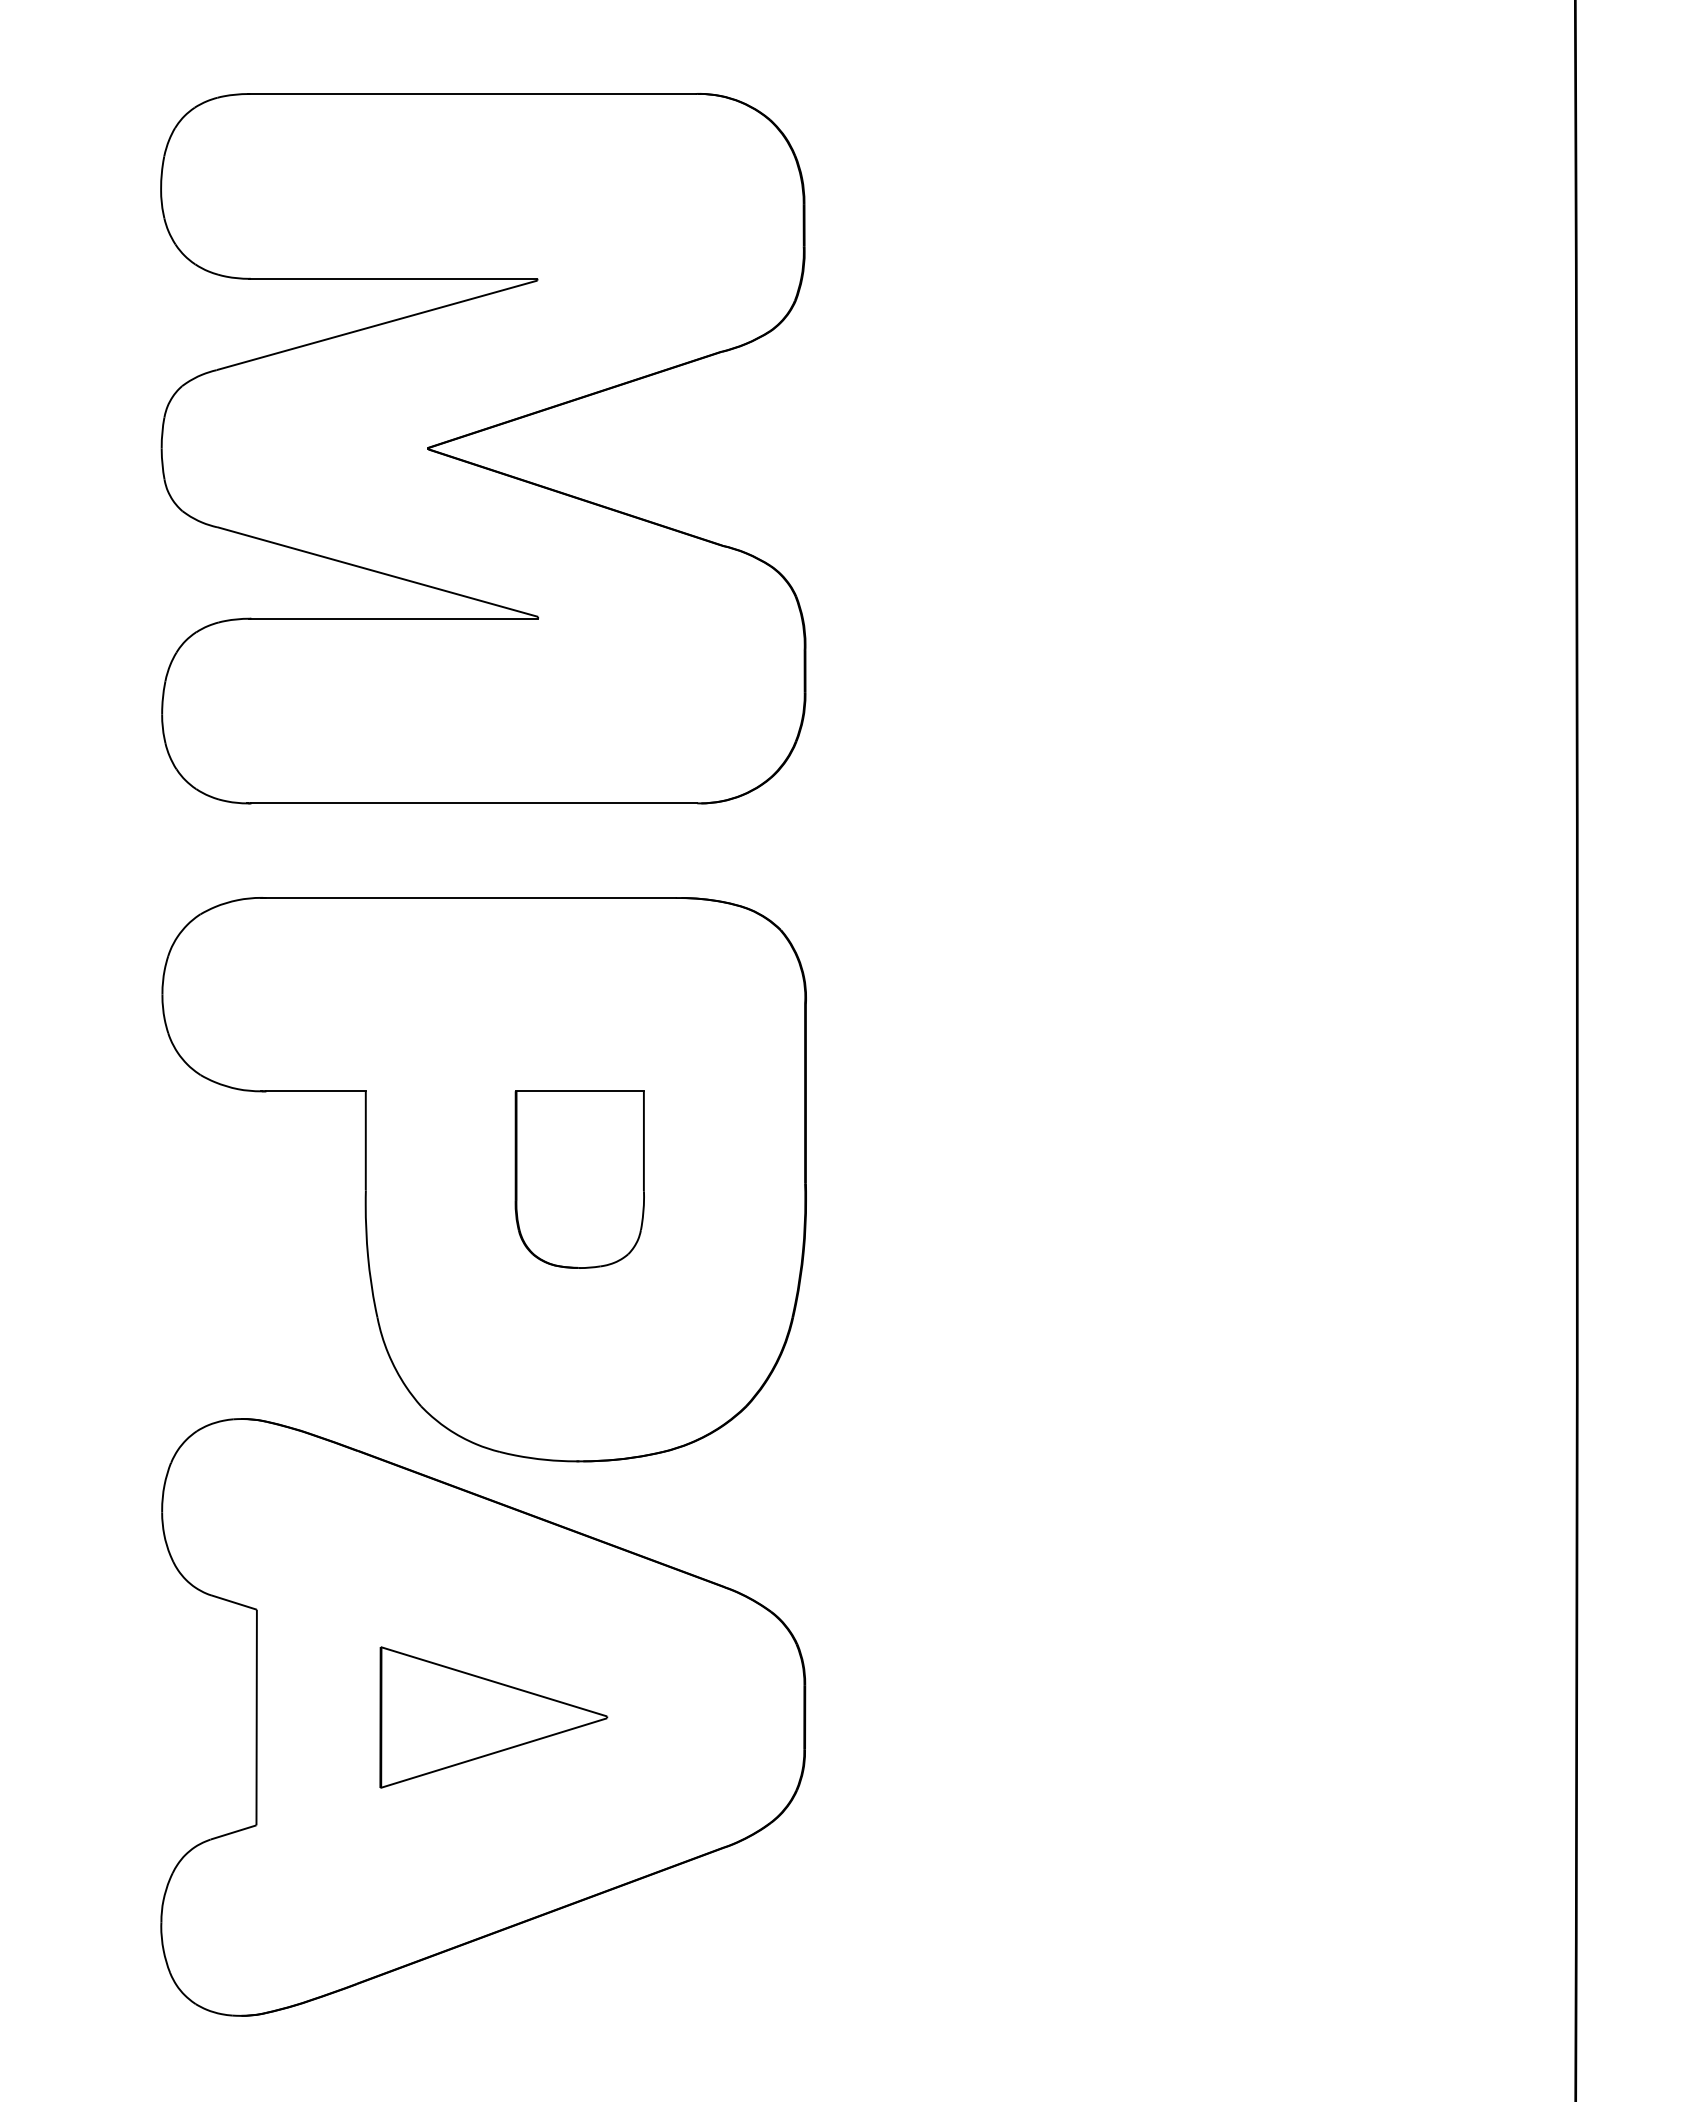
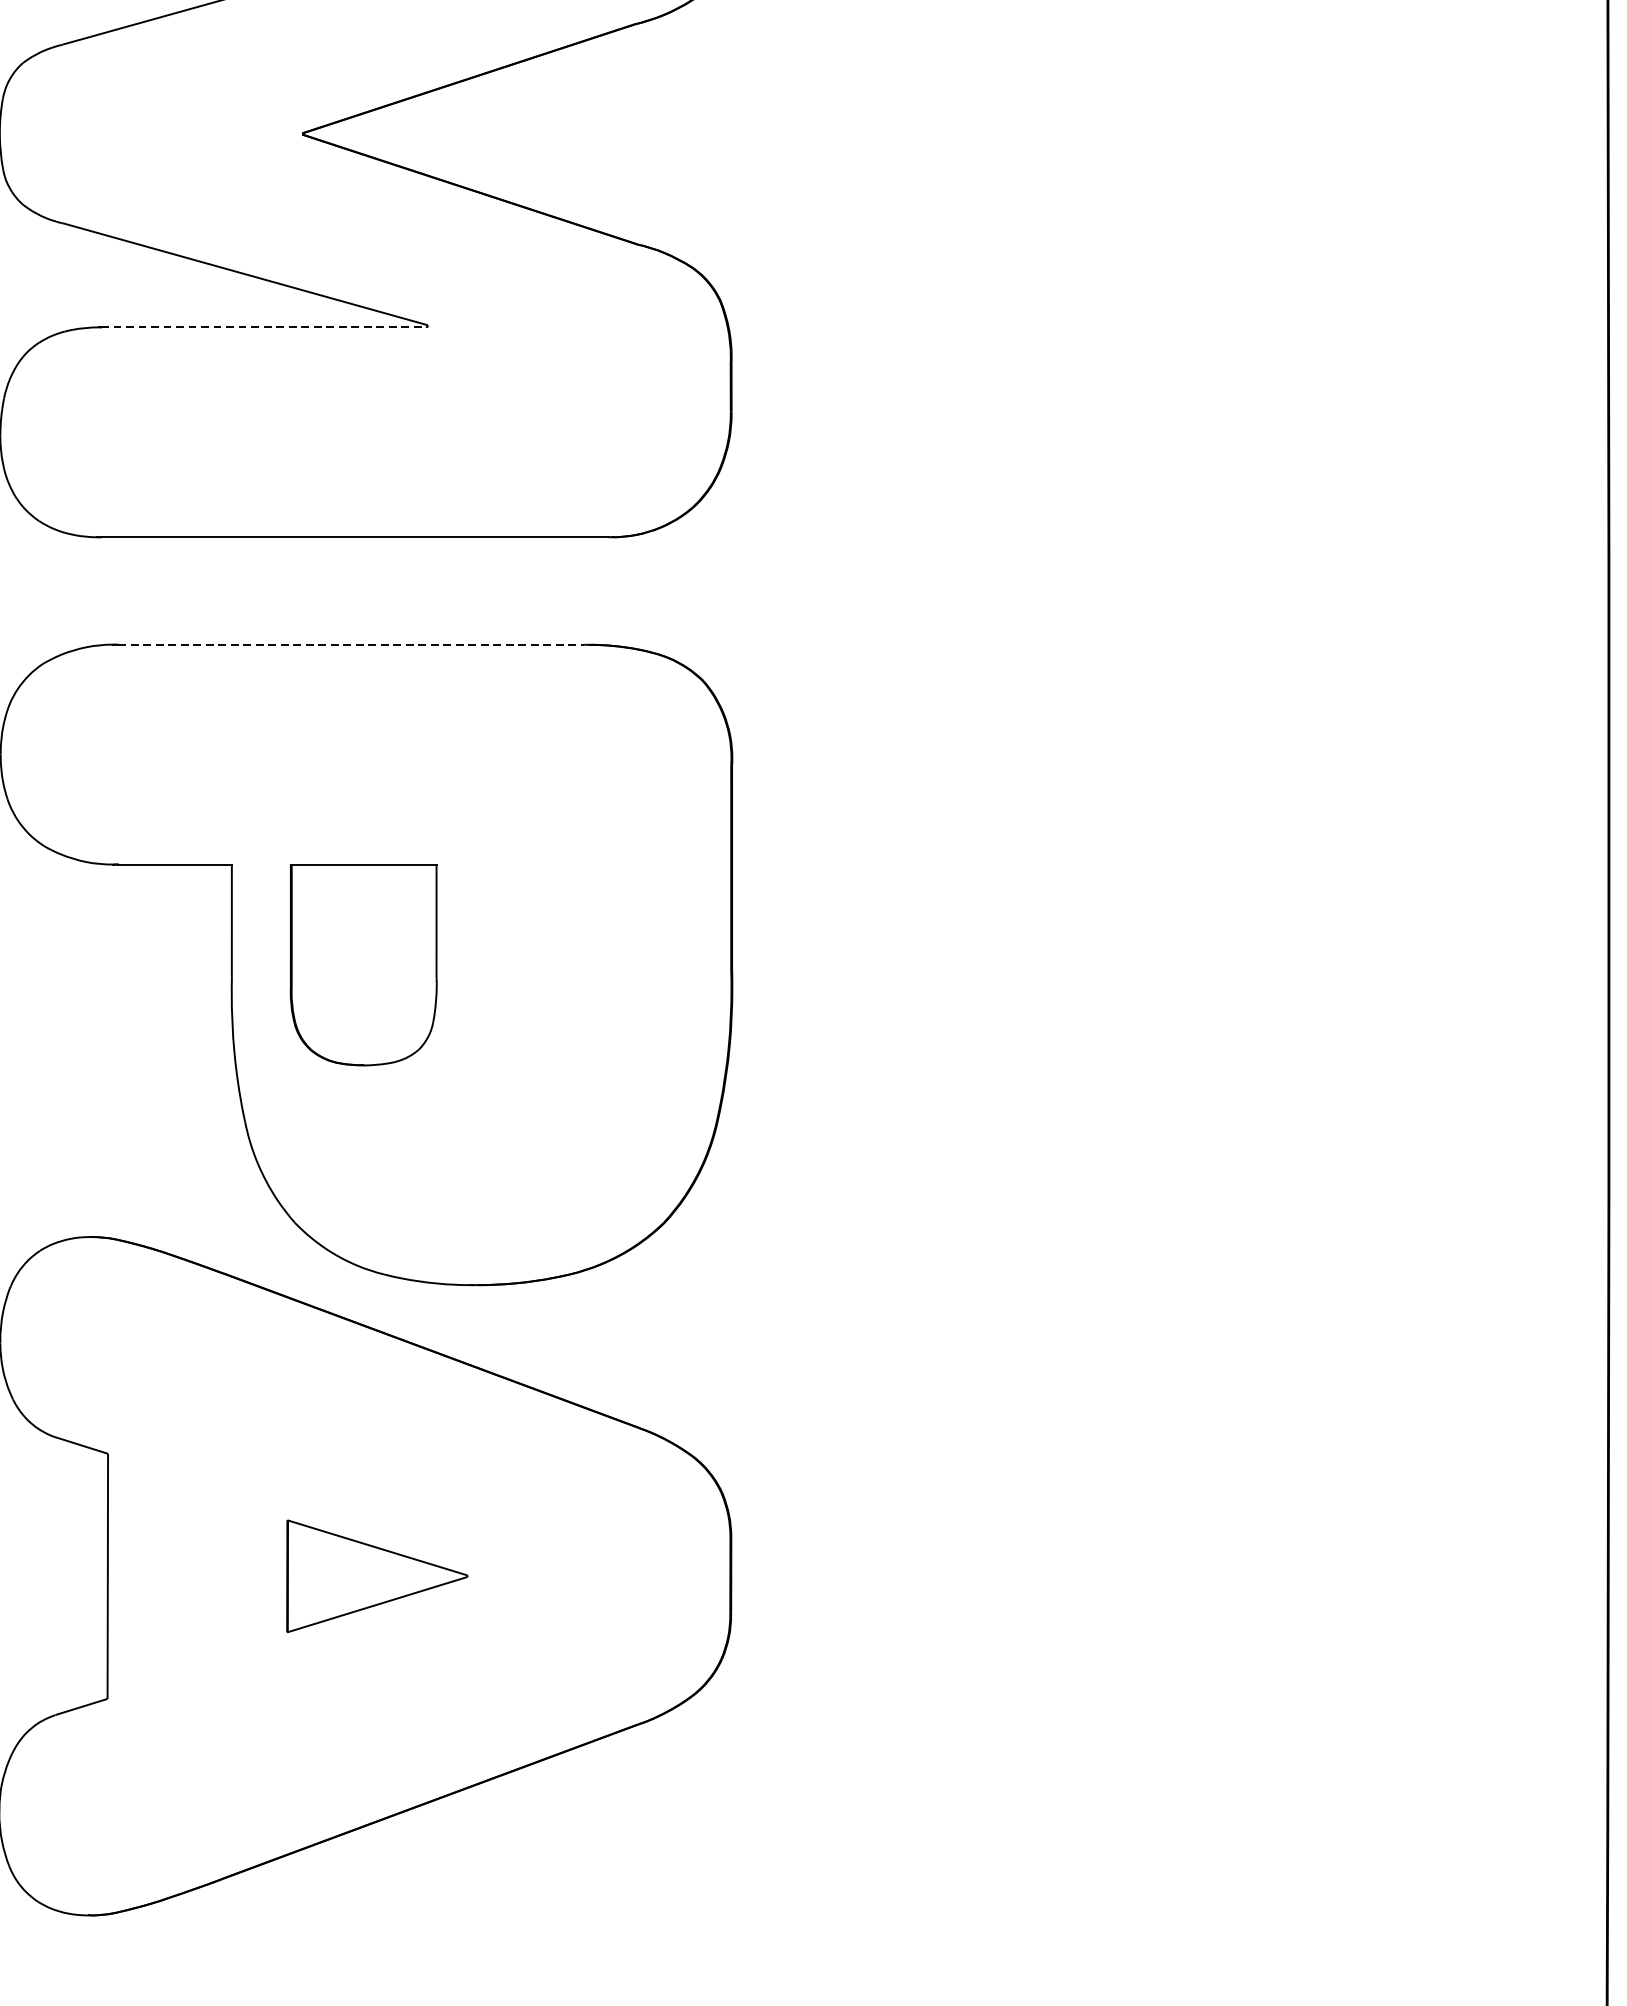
line: (394, 618) -> (264, 327), solid -> dashed
line: (470, 898) -> (350, 645), solid -> dashed
part: (579, 1179) -> (363, 964), moved
part: (493, 1717) -> (376, 1576), size x0.7

